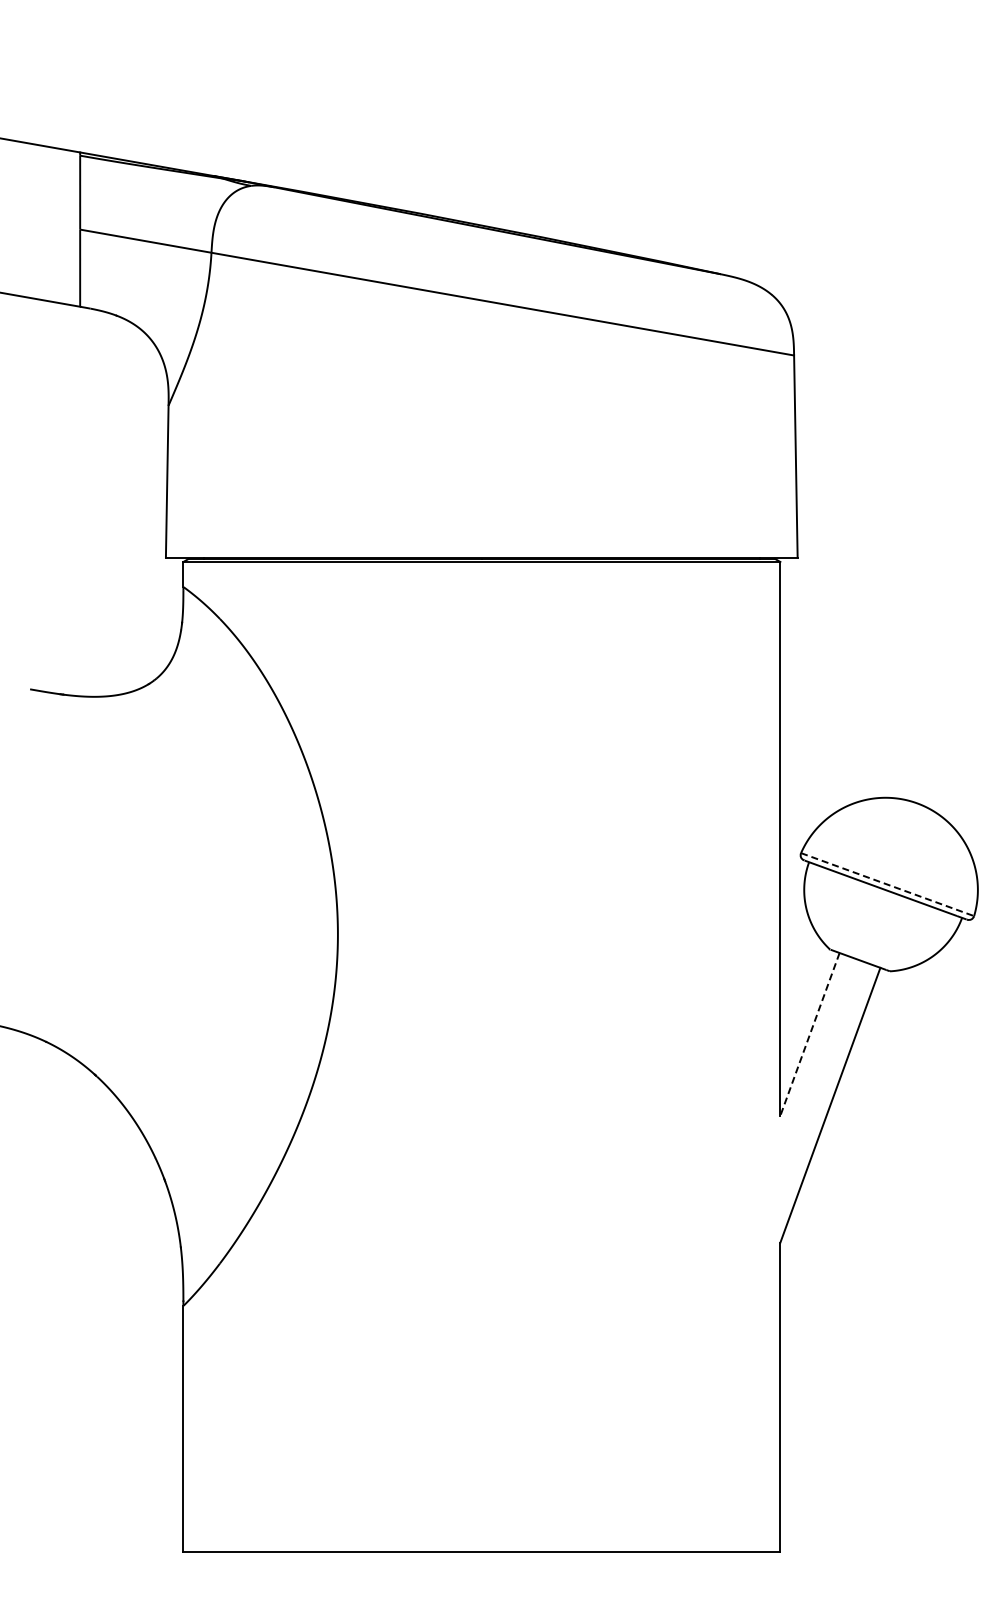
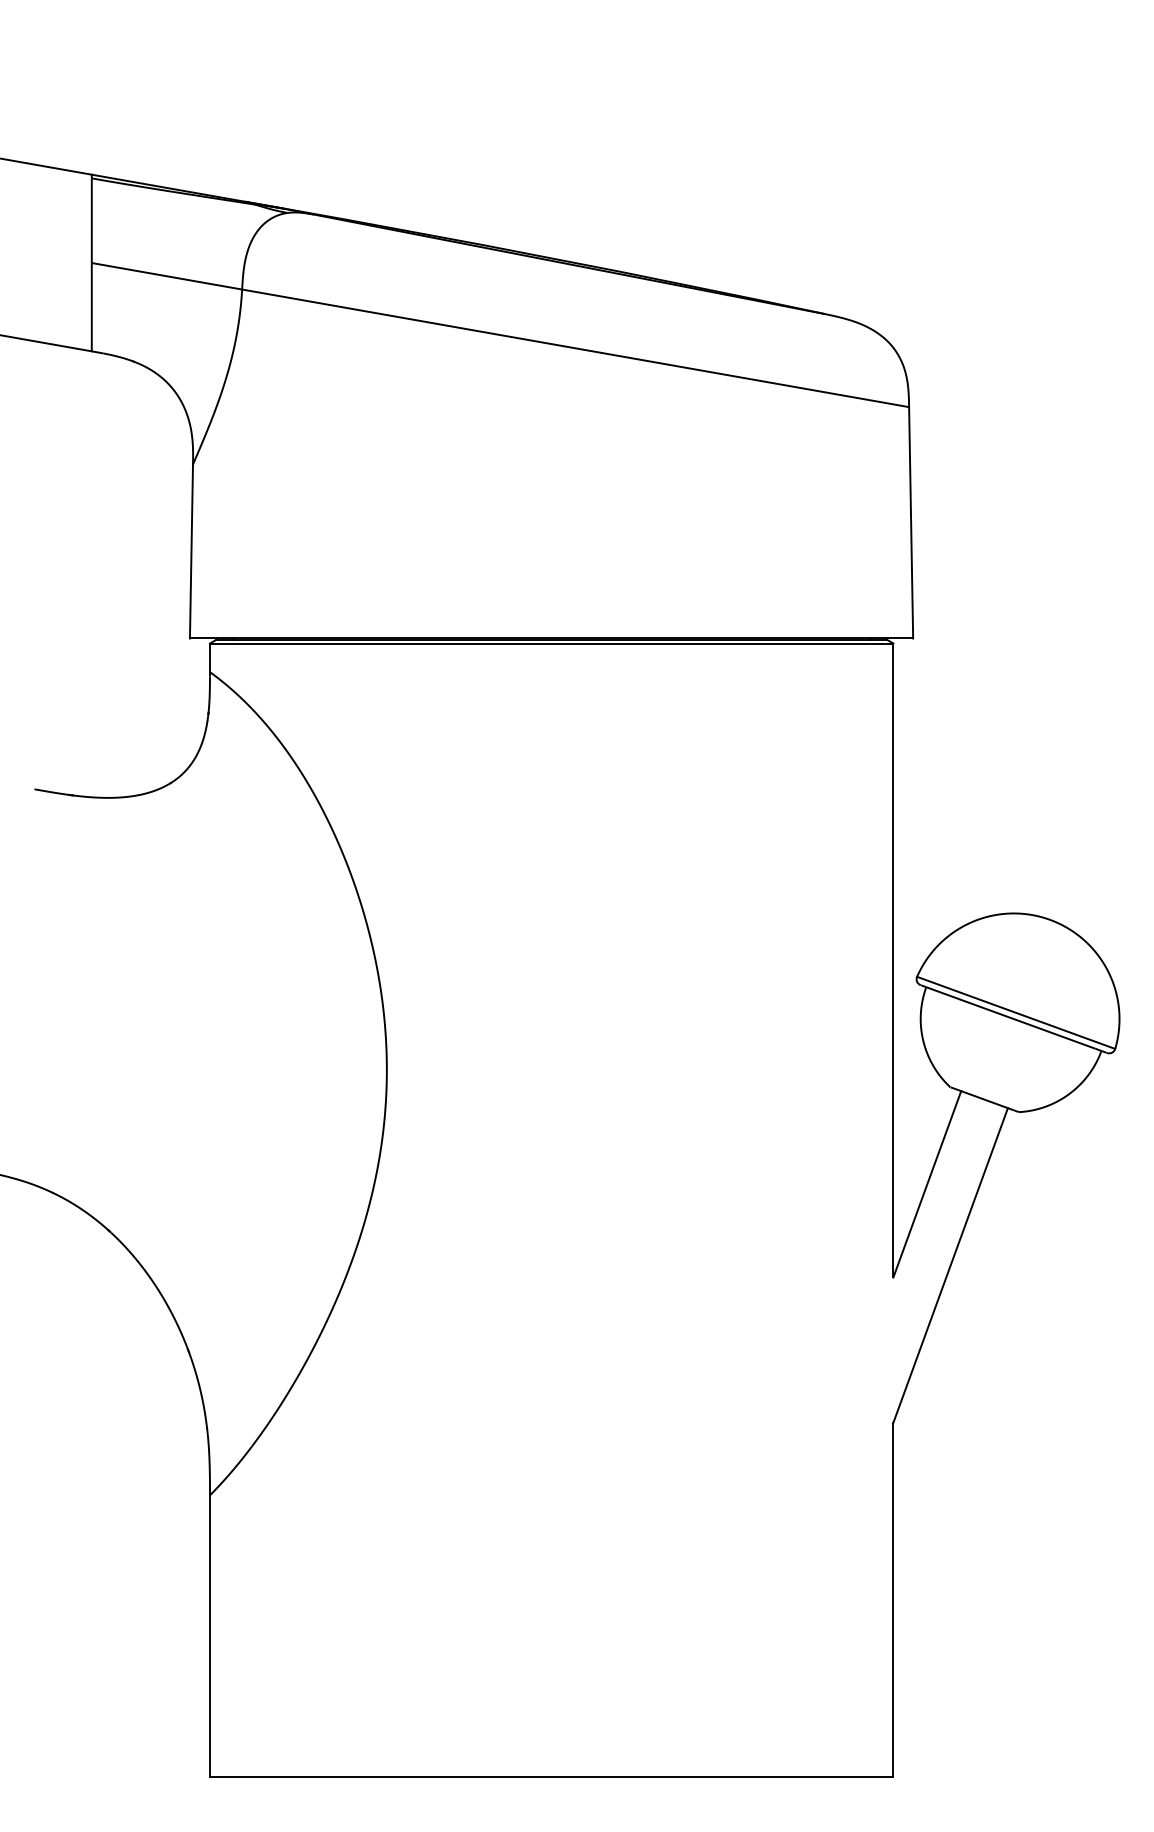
line: (888, 884) -> (1017, 1012), dashed -> solid
line: (810, 1034) -> (927, 1184), dashed -> solid

